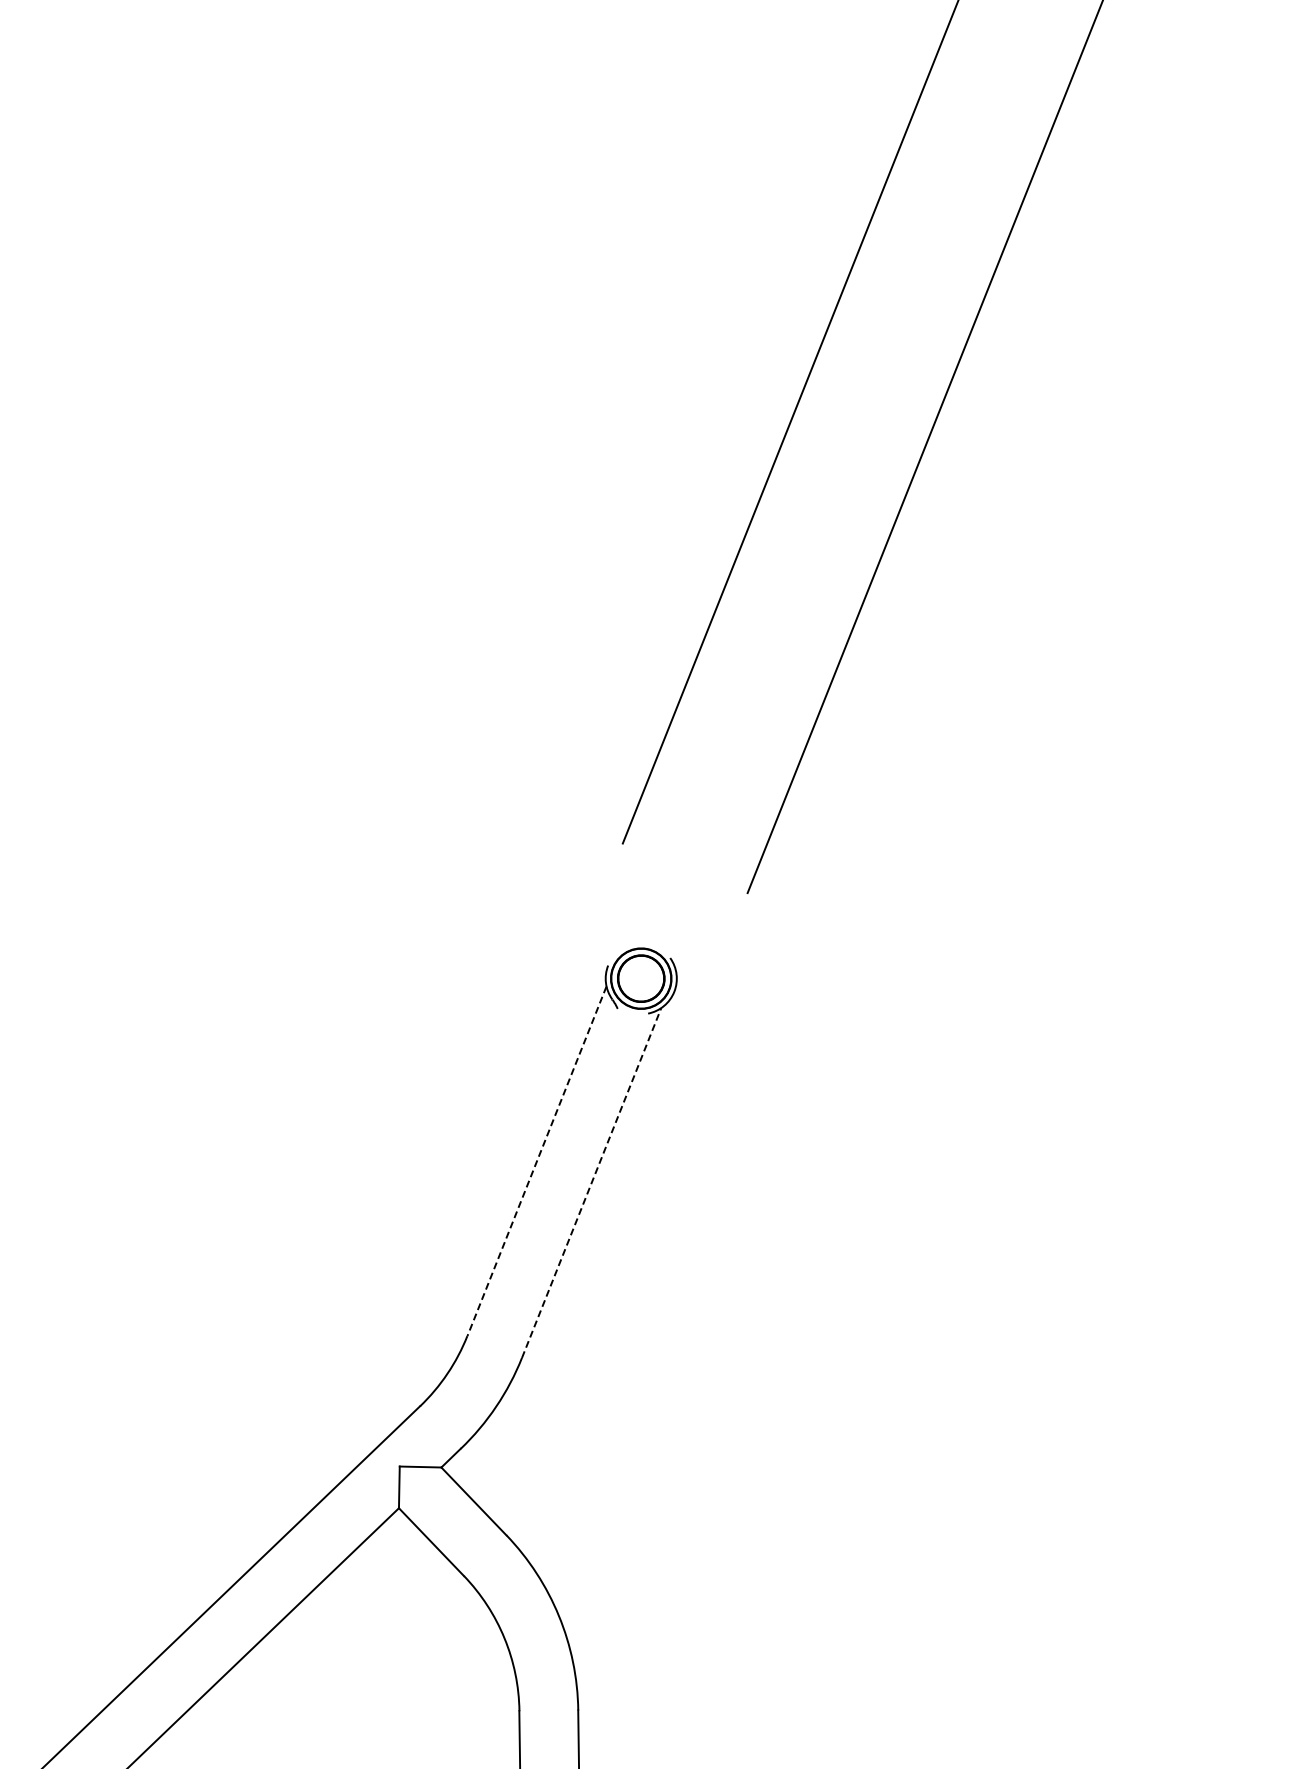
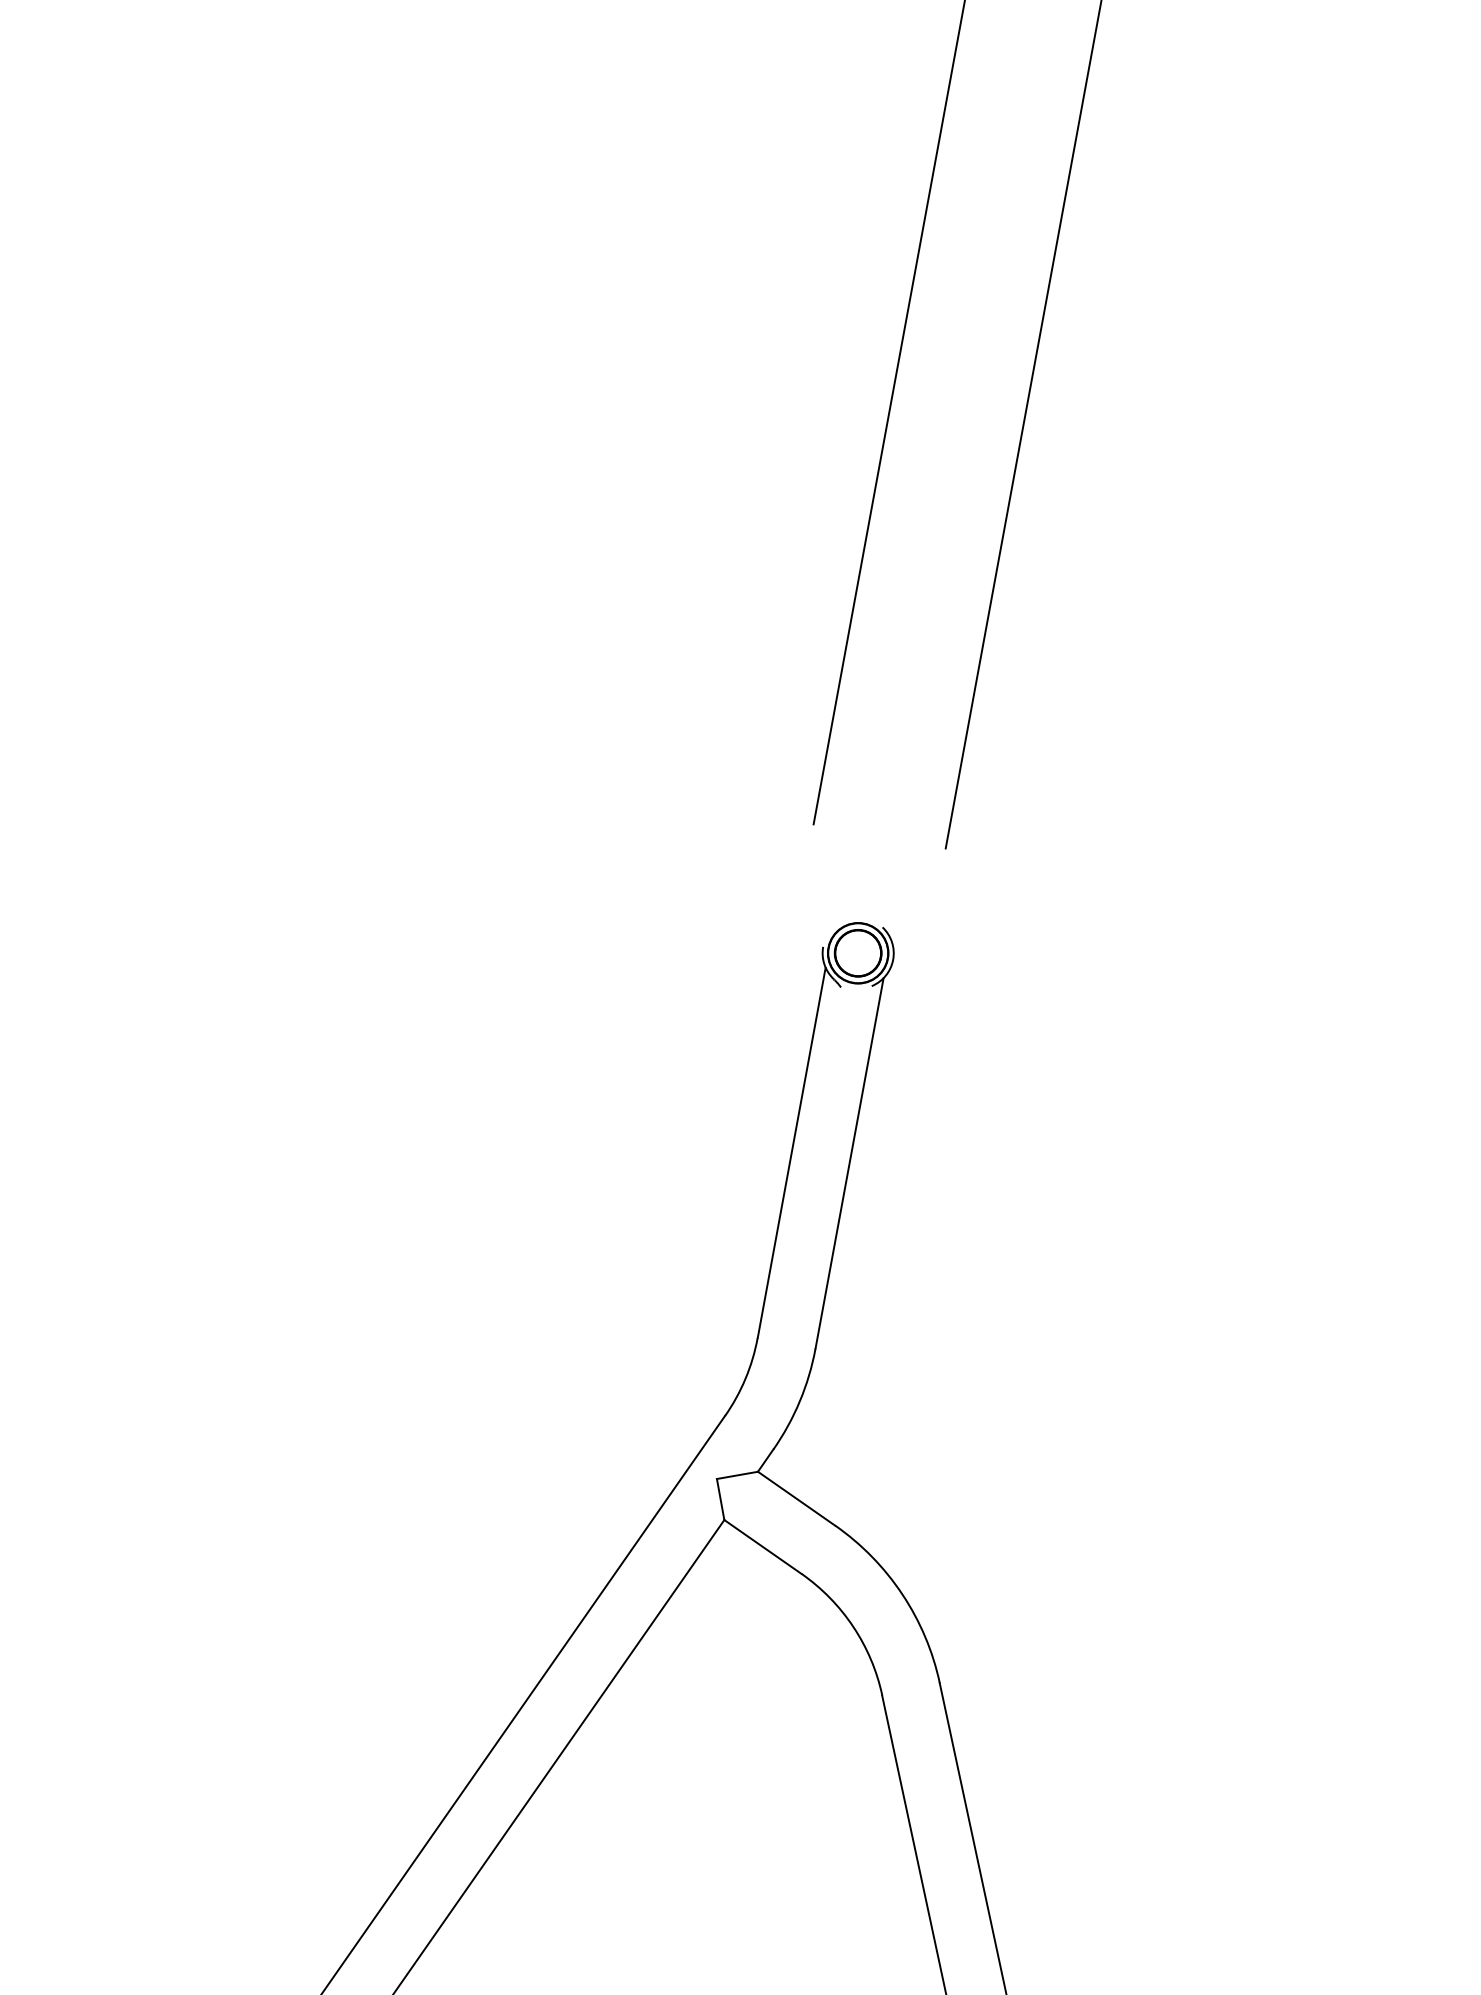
line: (536, 1161) -> (791, 1153), dashed -> solid
line: (591, 1183) -> (849, 1163), dashed -> solid

